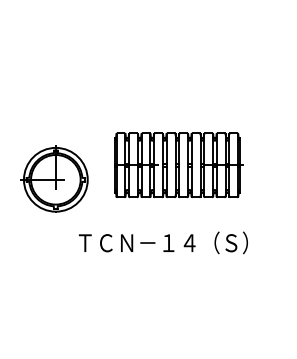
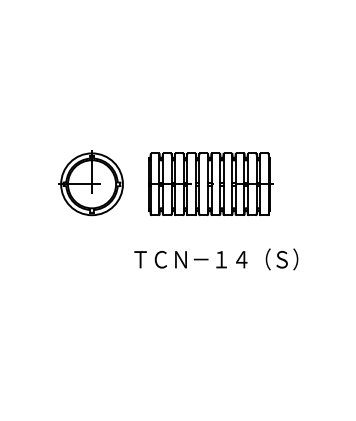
part: (54, 178) -> (90, 183), moved
text: (163, 242) -> (216, 259), moved

